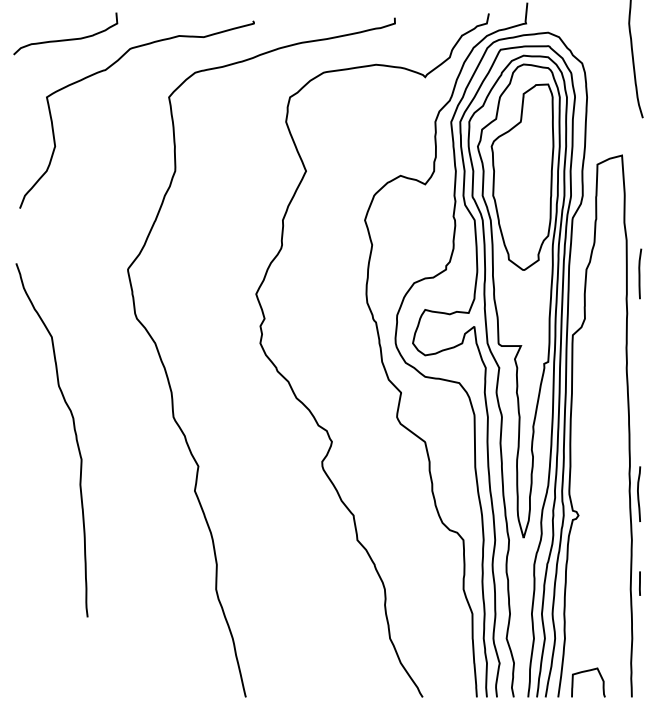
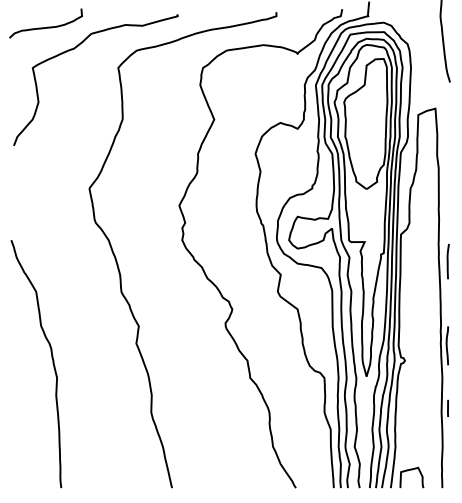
curve: (640, 273) -> (448, 261), moved
curve: (75, 439) -> (52, 363), moved

